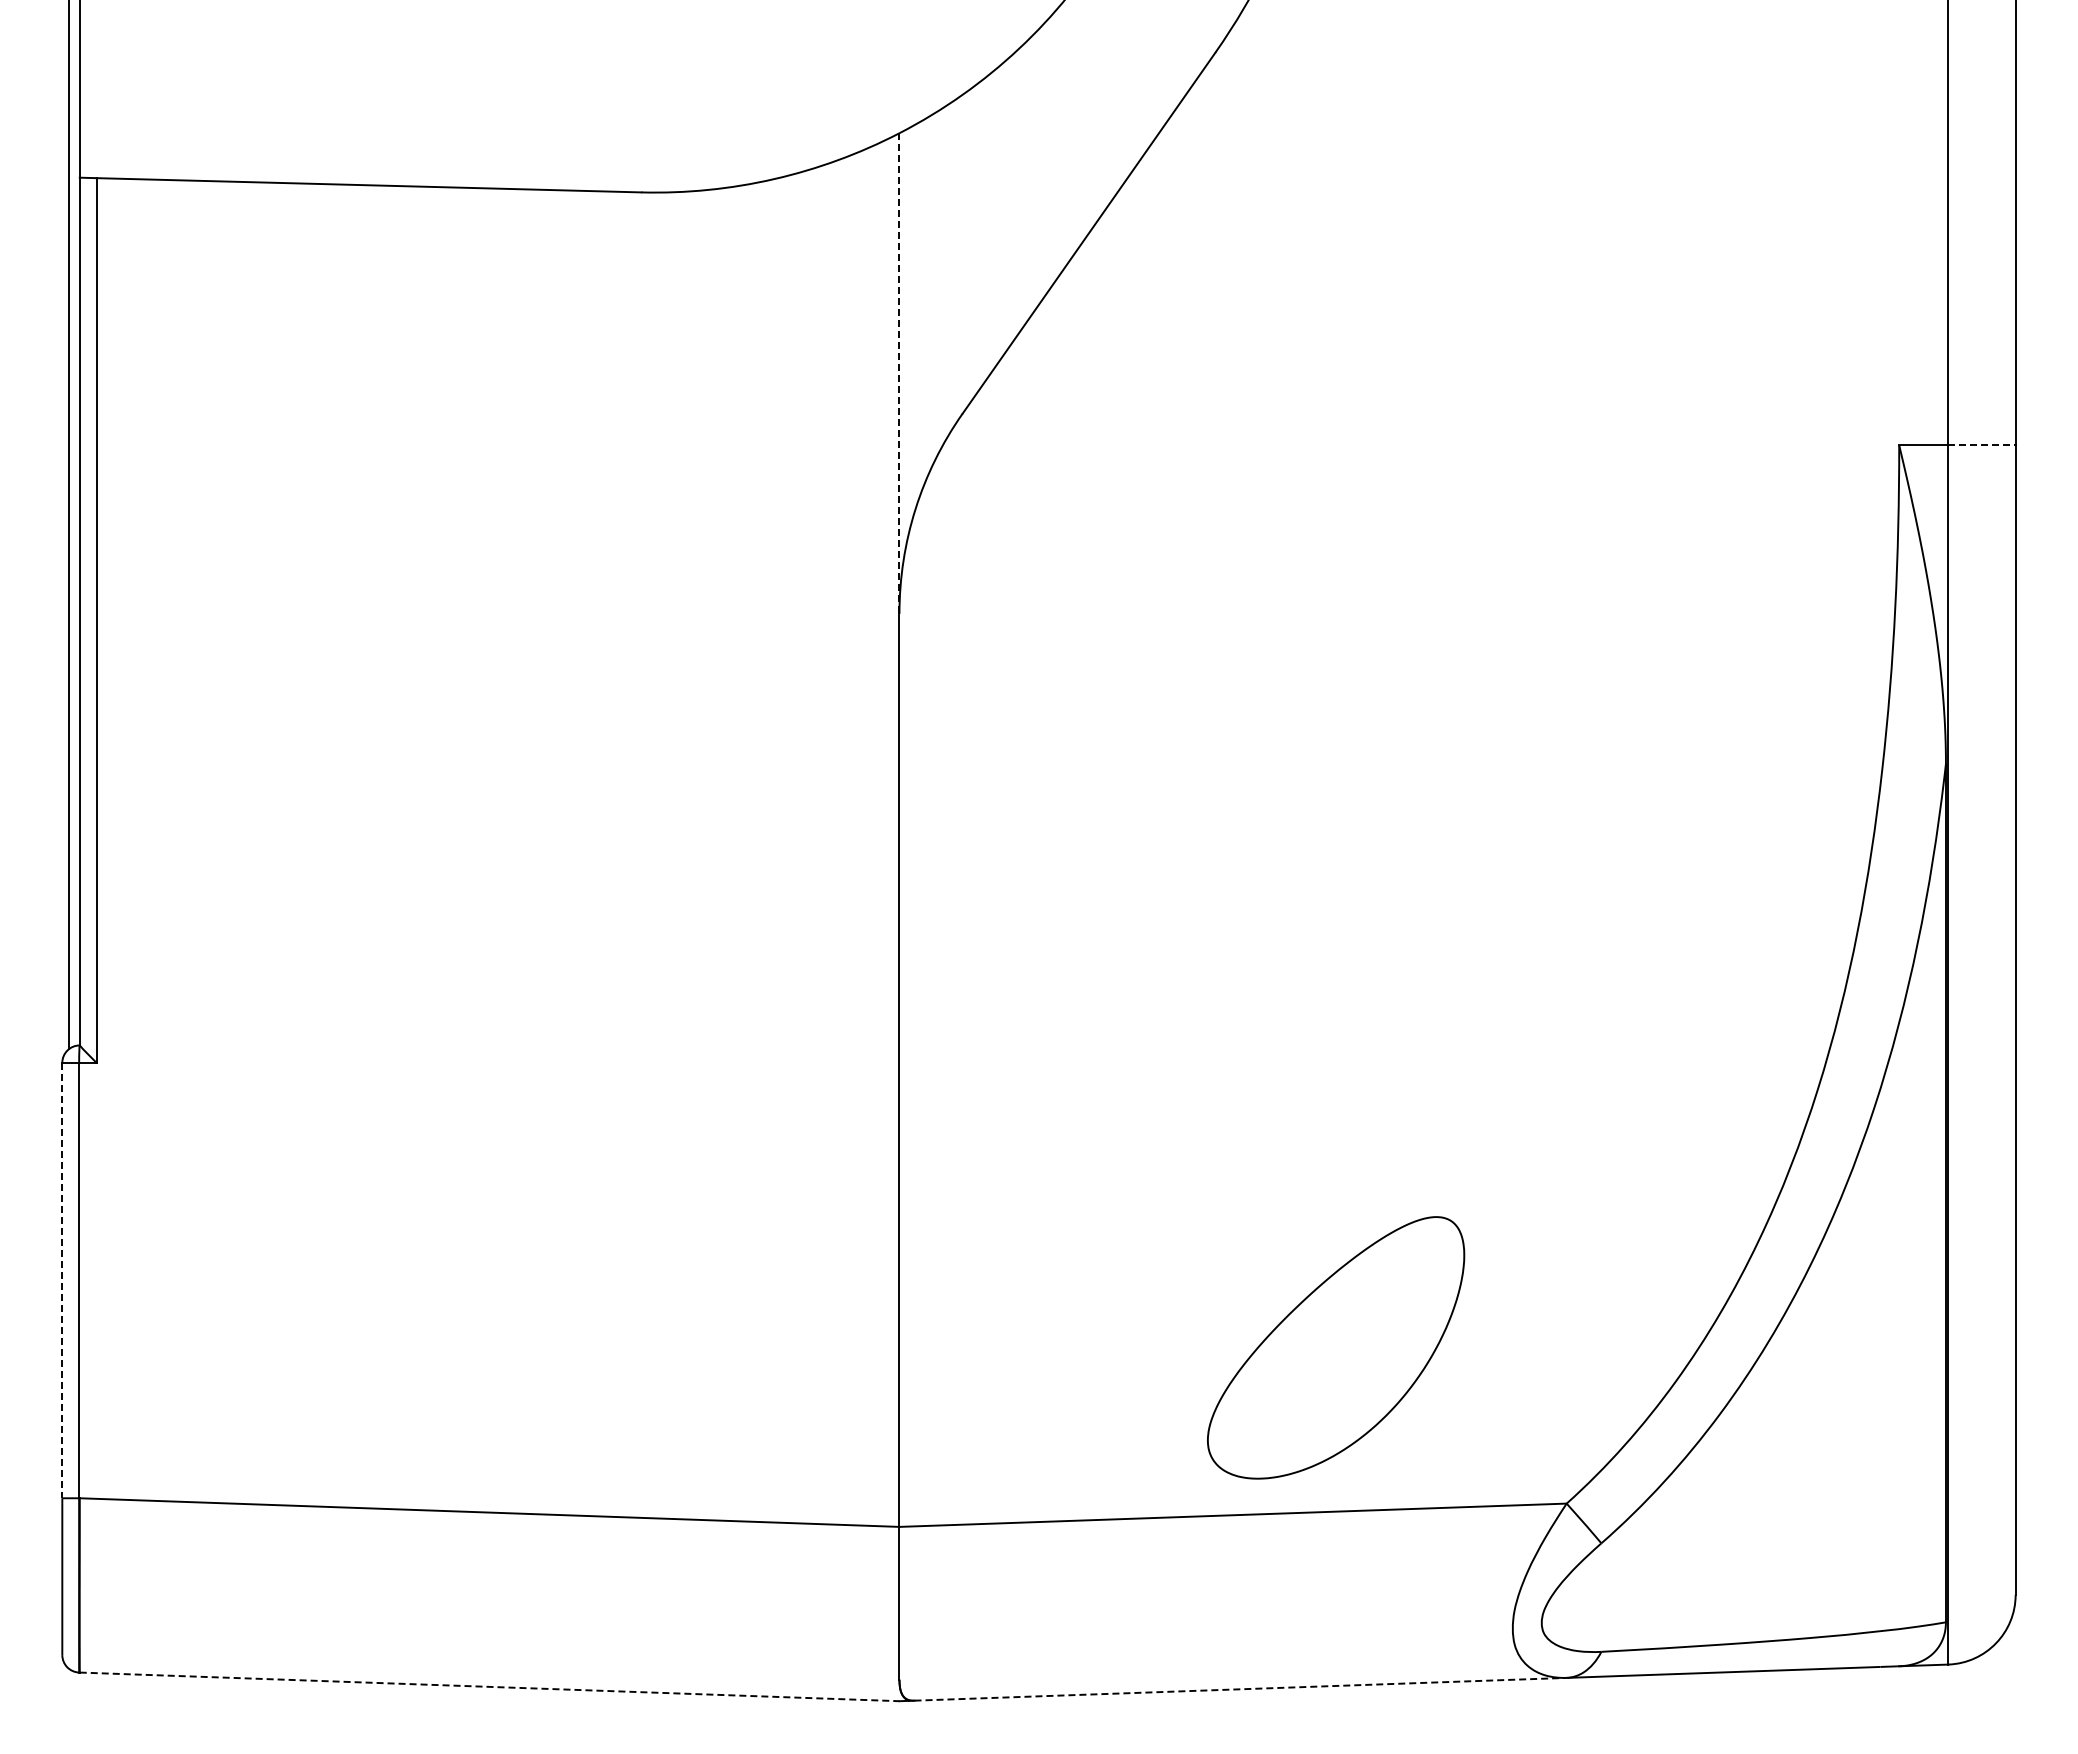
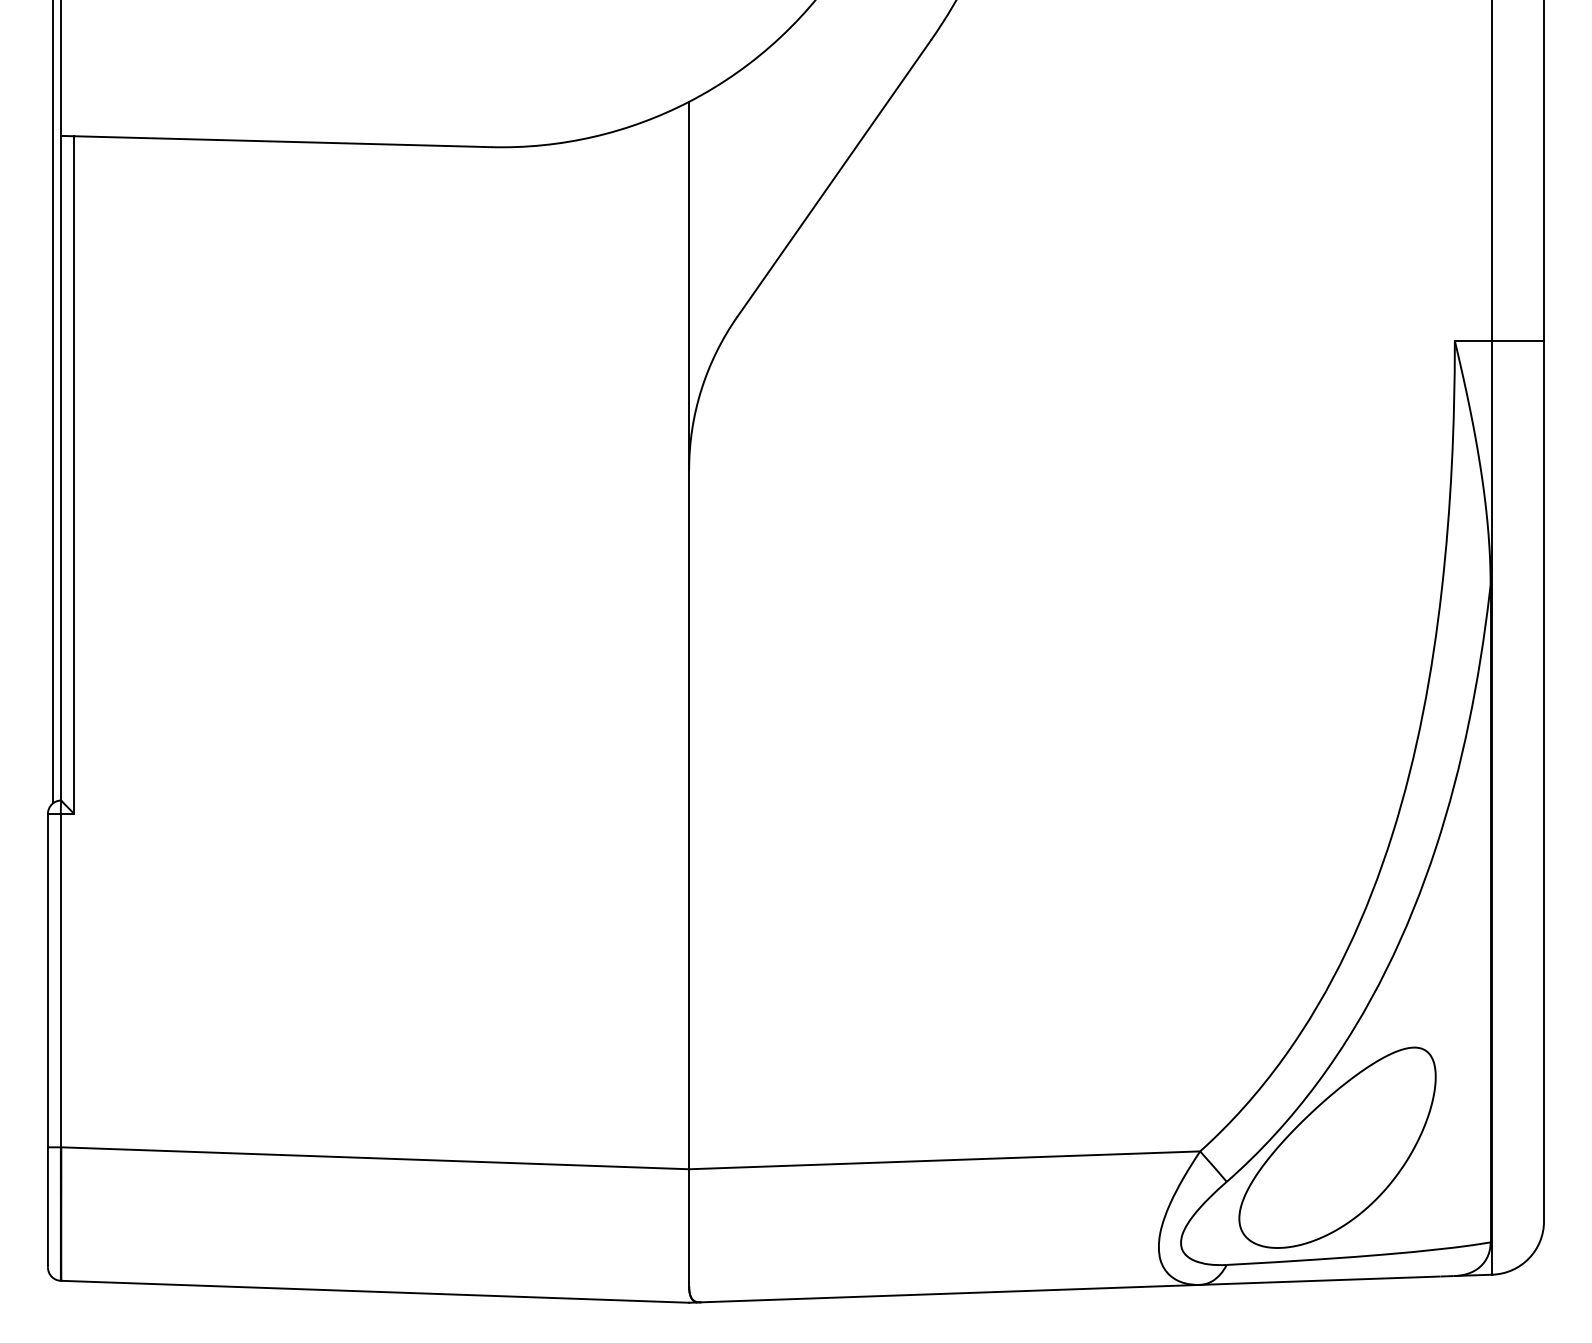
line: (899, 374) -> (689, 286), dashed -> solid
line: (1981, 445) -> (1517, 341), dashed -> solid
line: (62, 1280) -> (48, 980), dashed -> solid
part: (1336, 1347) -> (1337, 1147), moved
line: (490, 1686) -> (375, 1291), dashed -> solid
line: (1241, 1689) -> (951, 1293), dashed -> solid

